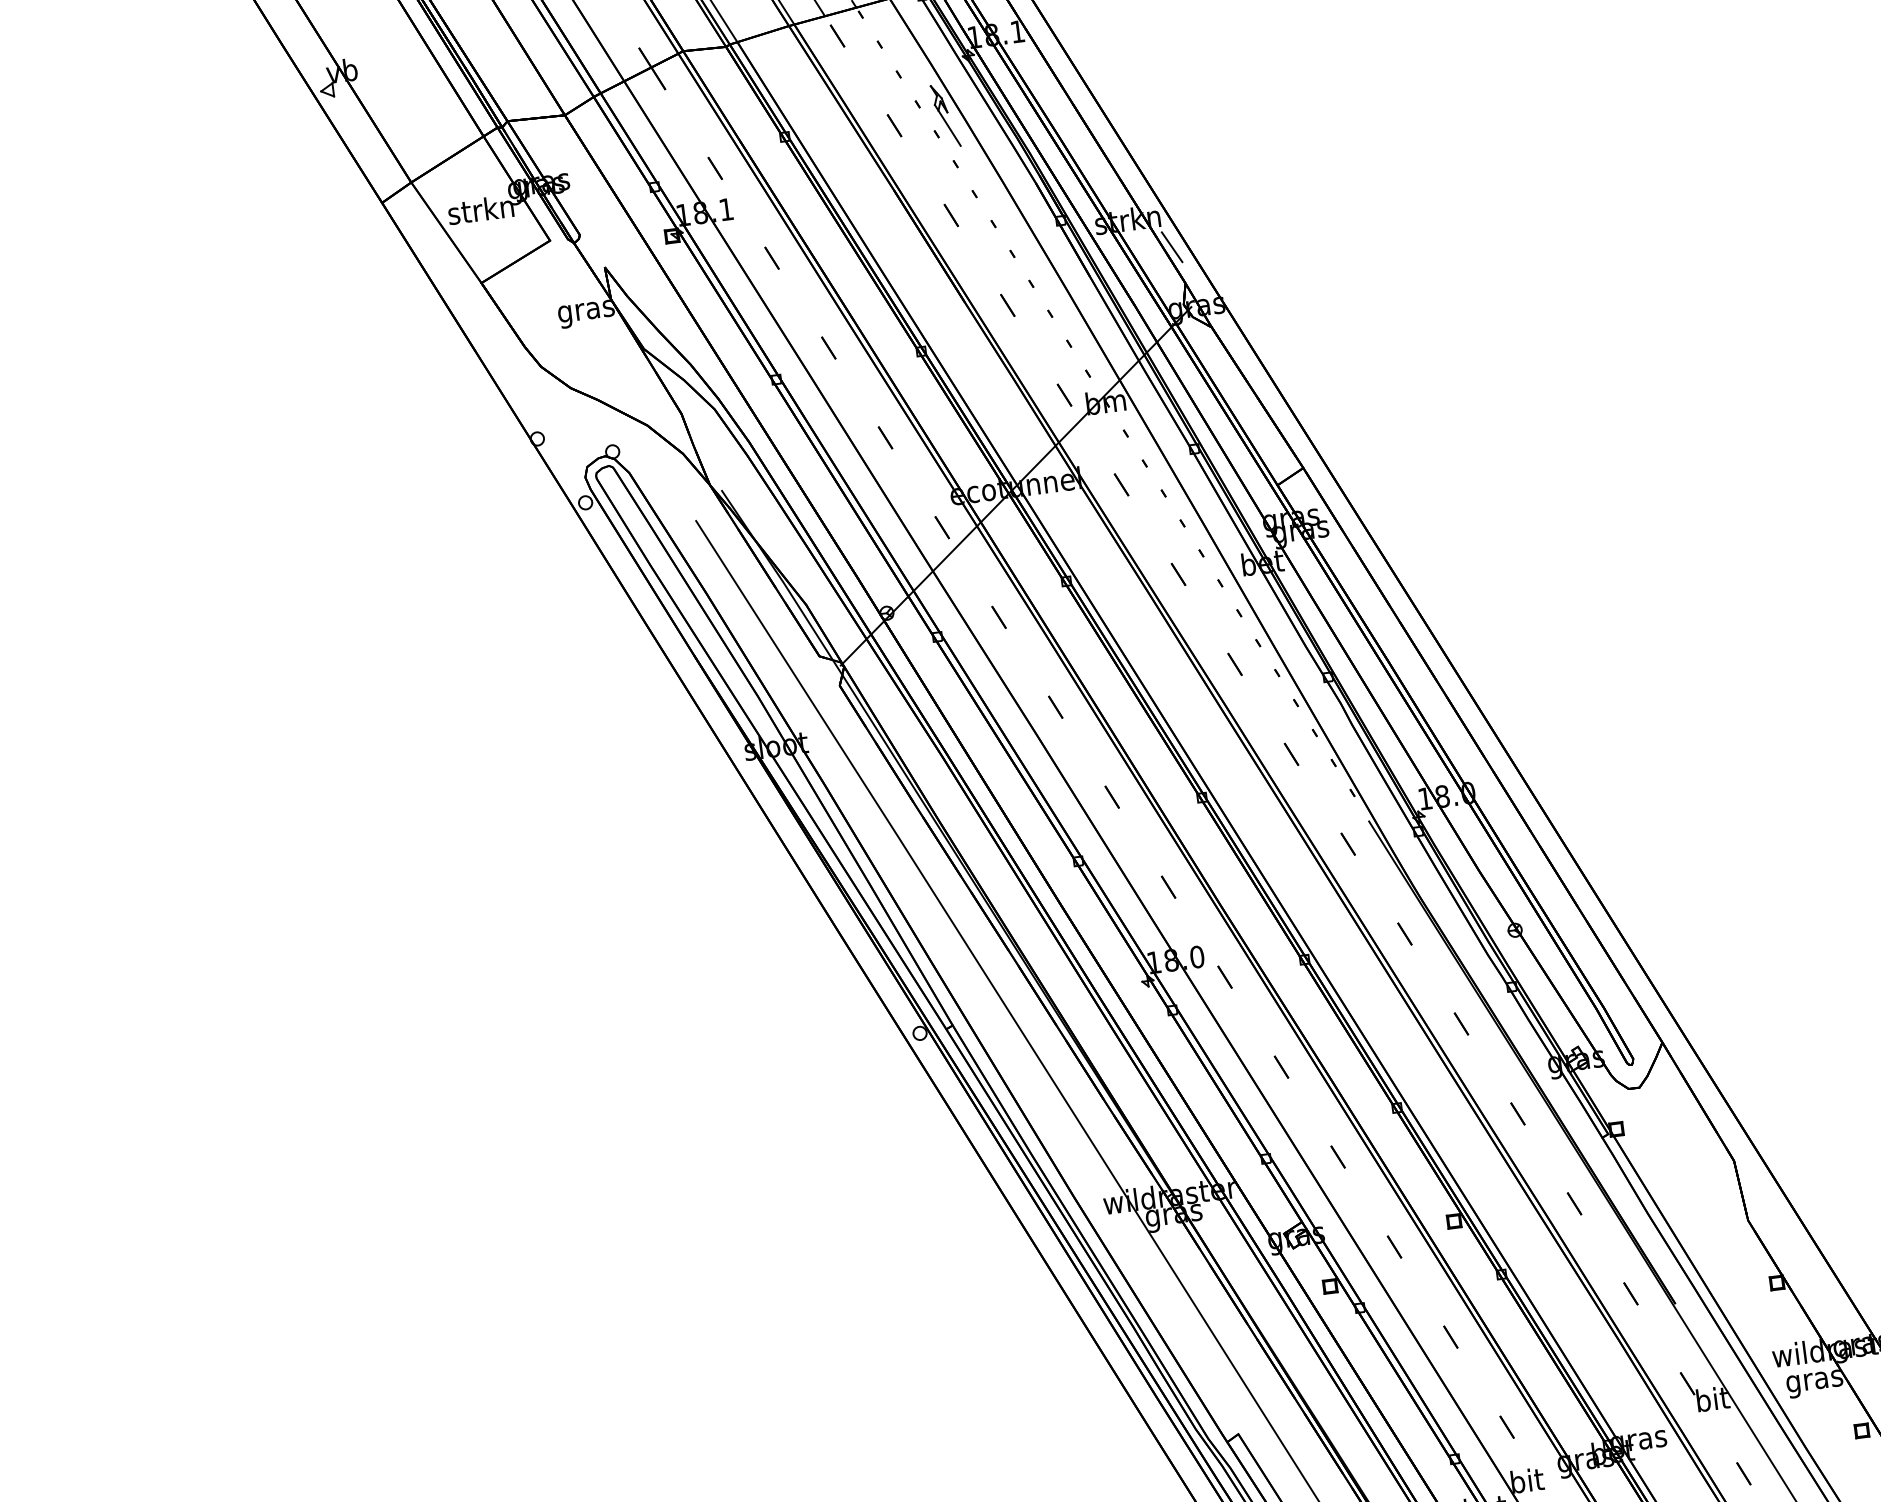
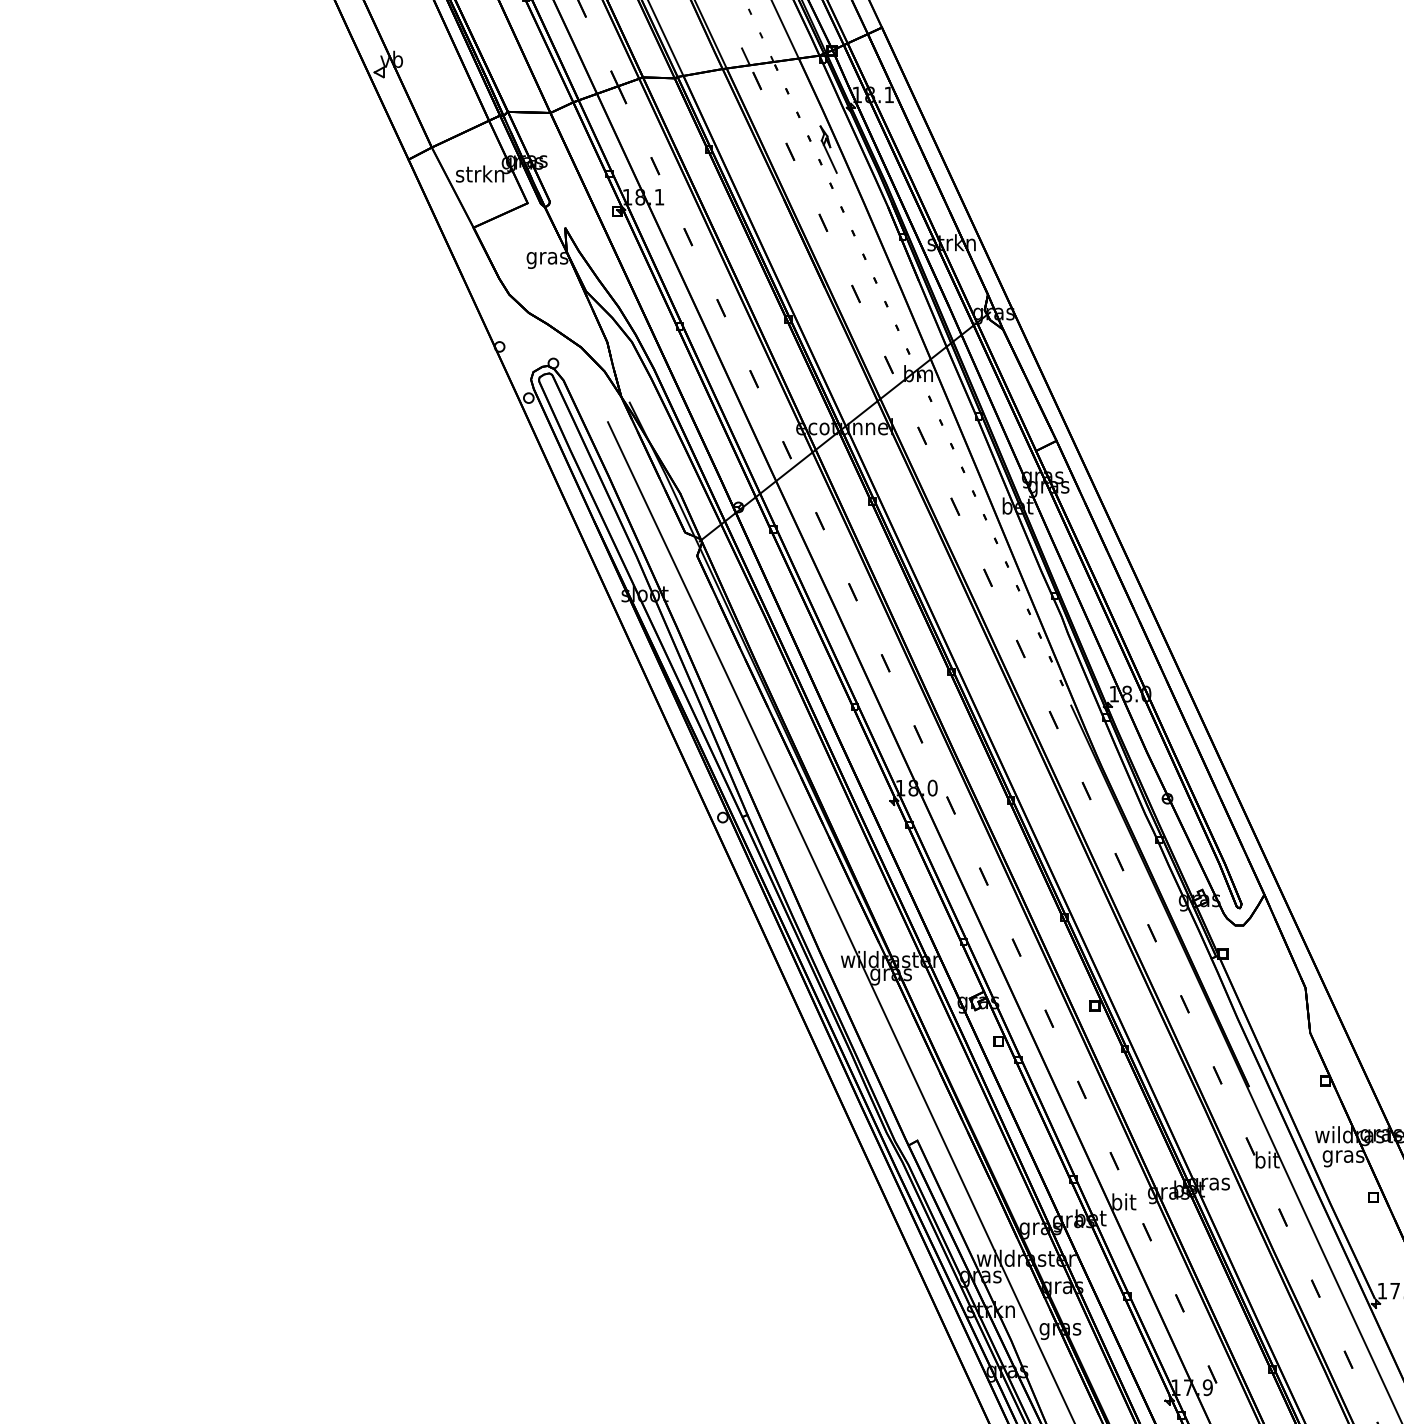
line: (1171, 246) -> (981, 266), removed

